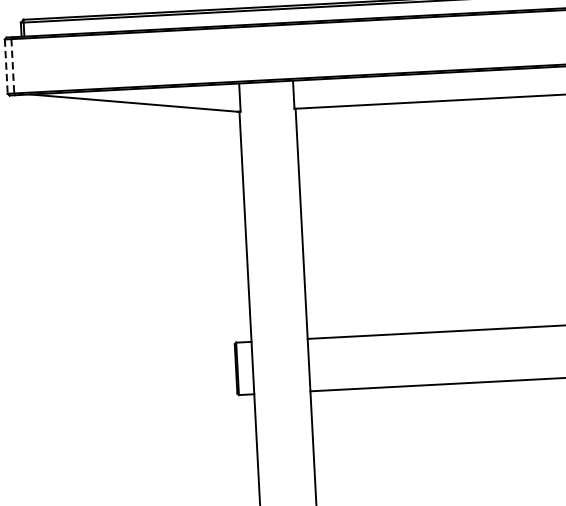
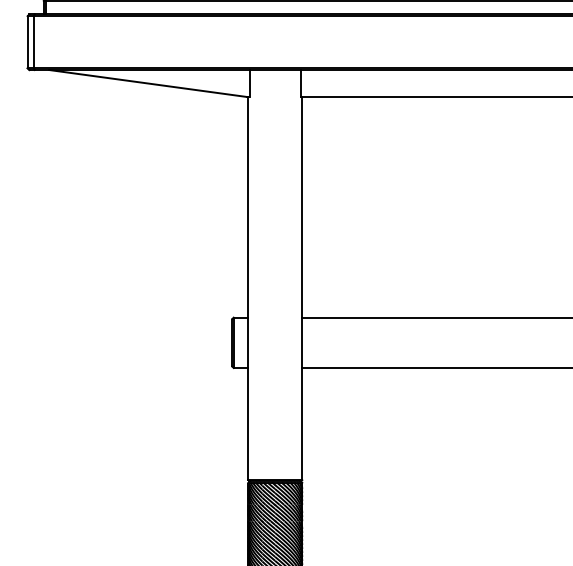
line: (6, 66) -> (27, 42), dashed -> solid
line: (12, 66) -> (33, 42), dashed -> solid

